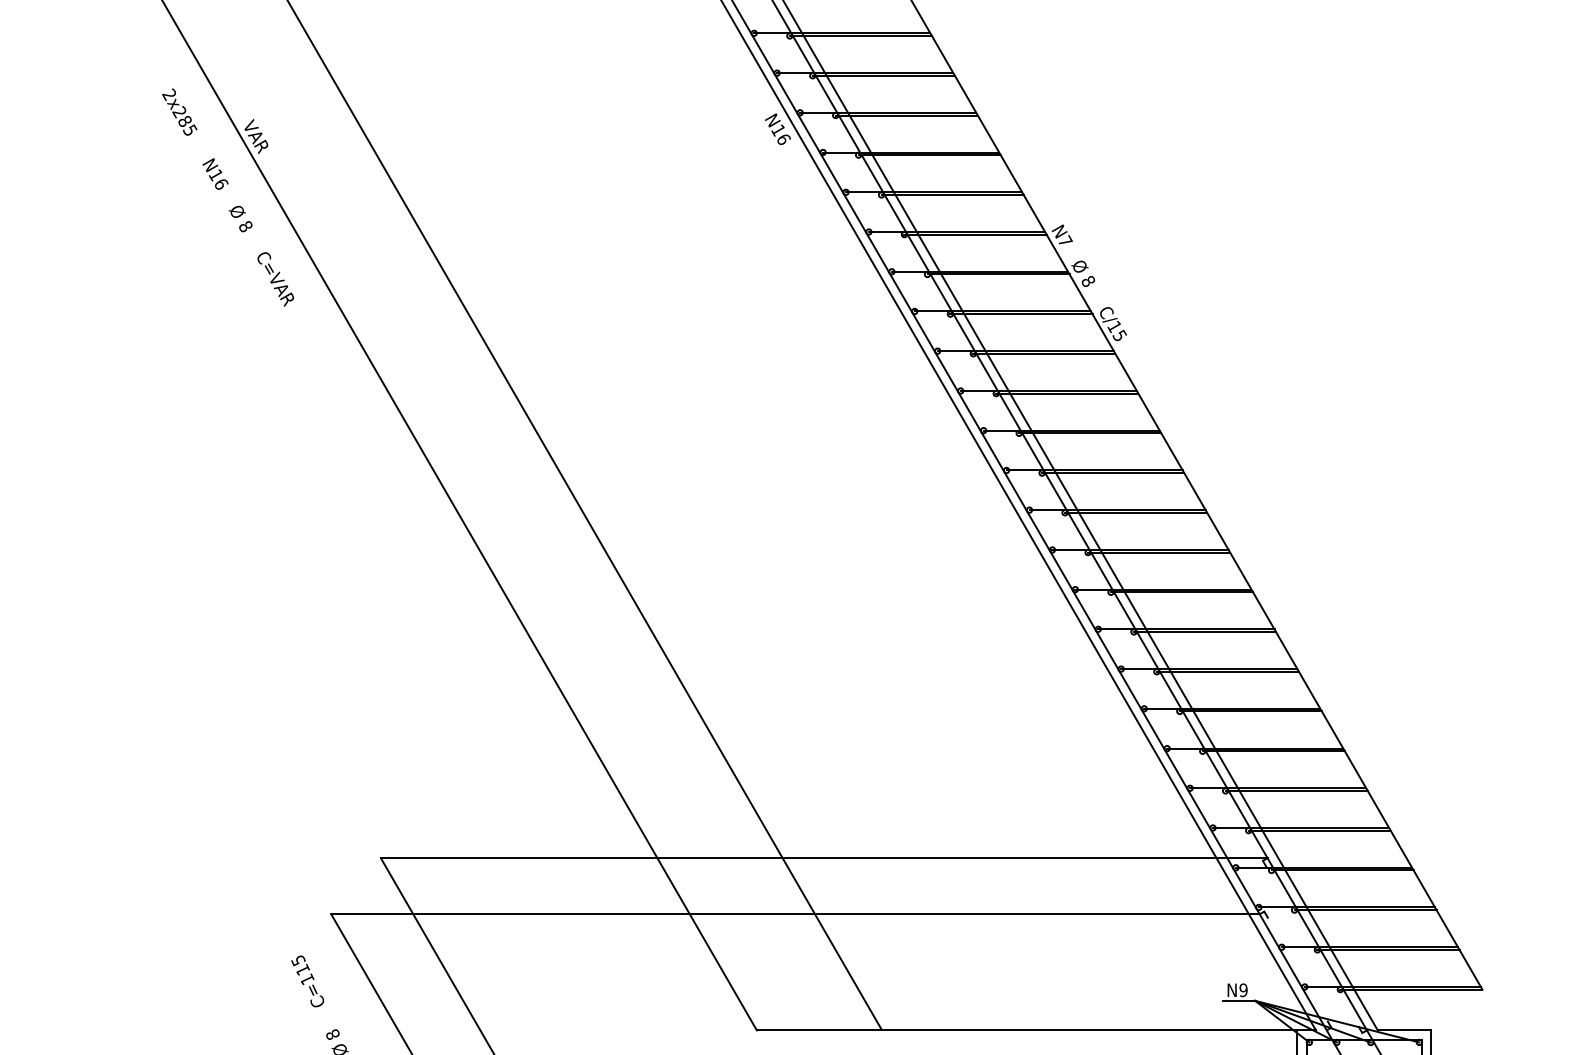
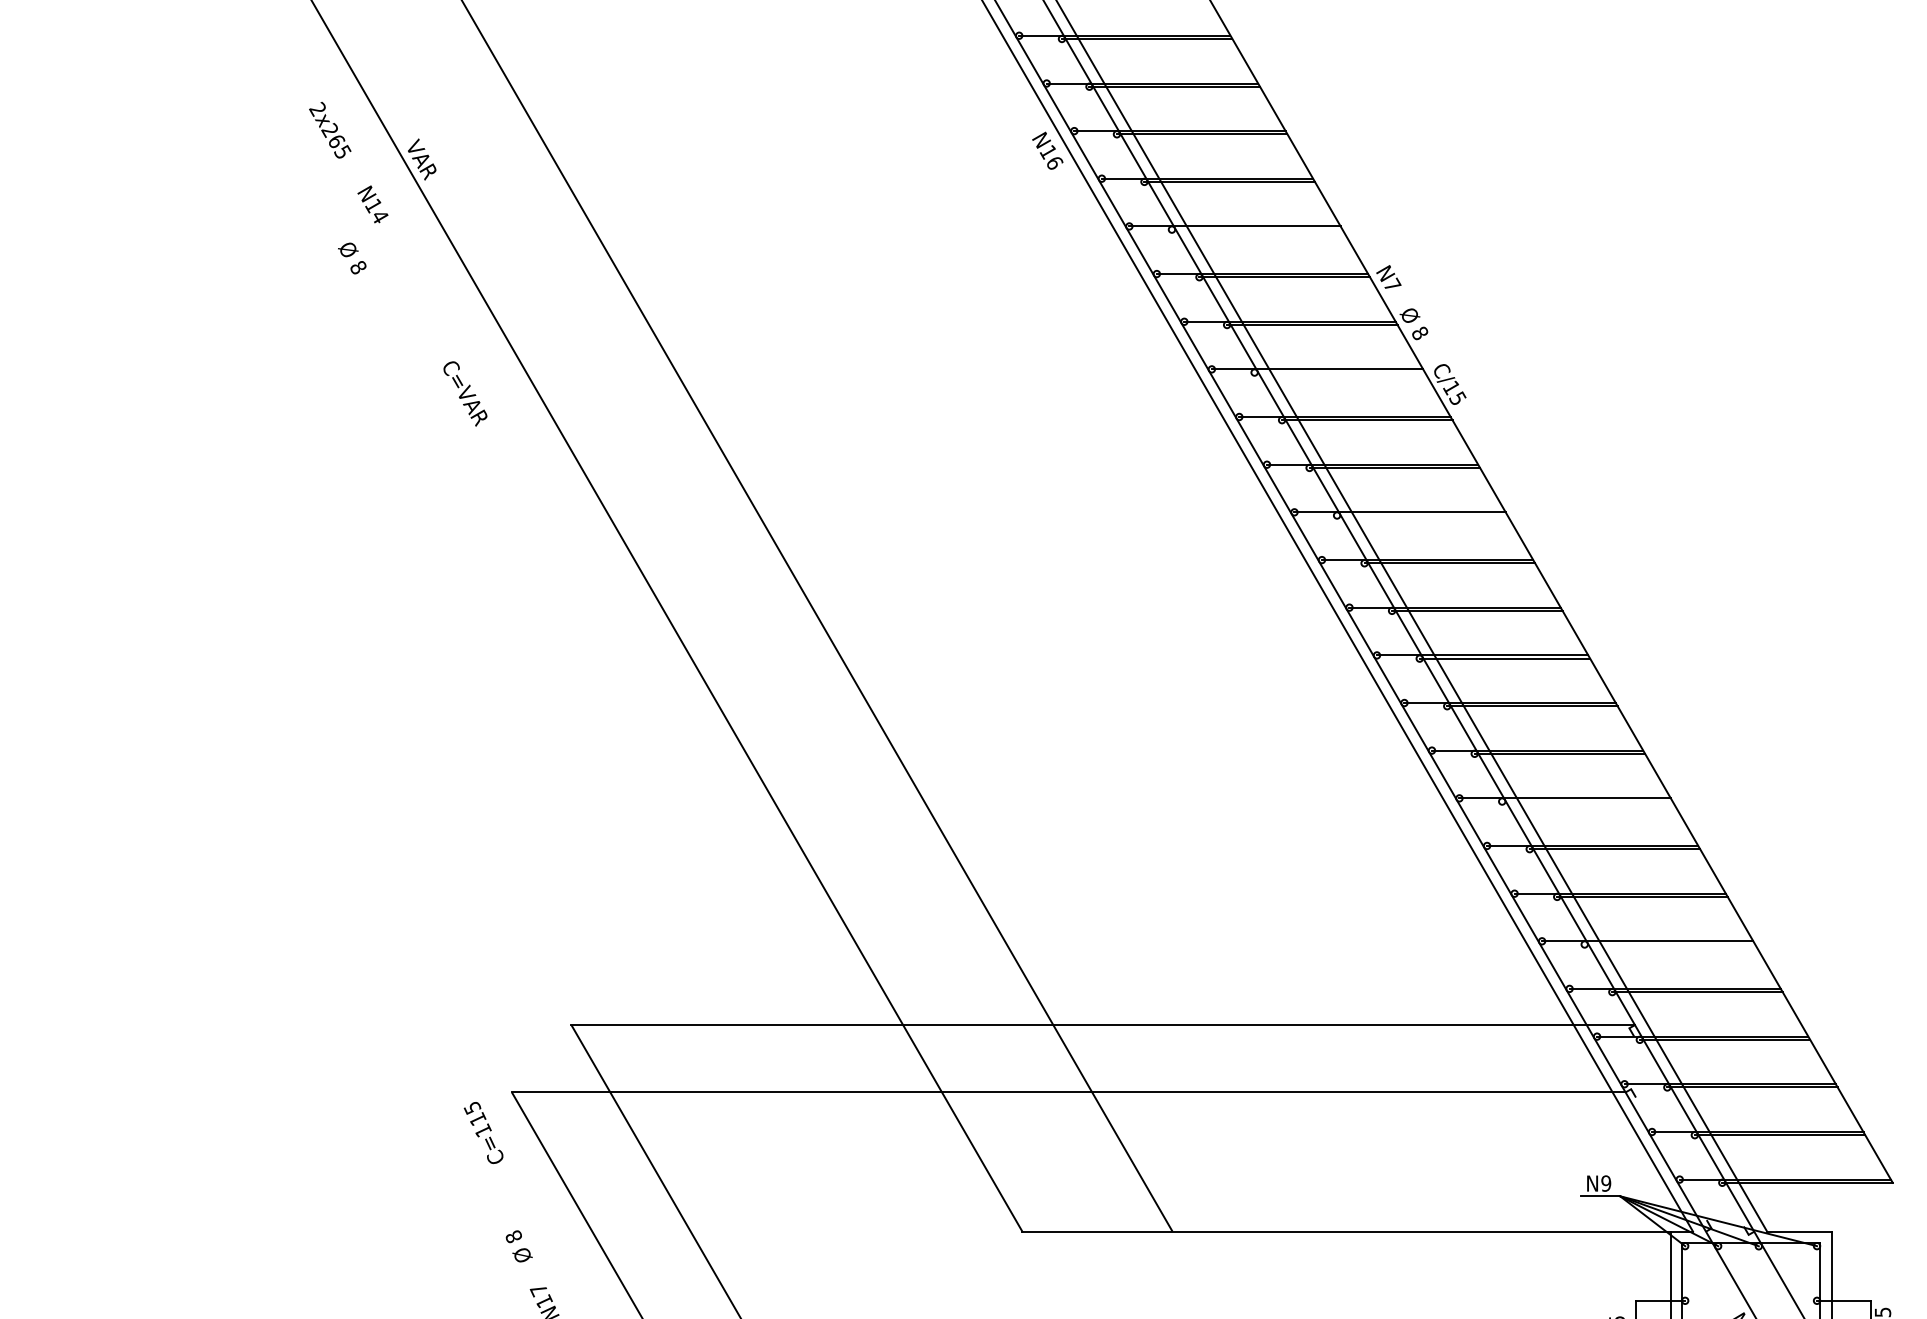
text: (184, 121) -> (336, 141), 2x285 -> 2x265
text: (221, 184) -> (380, 217), N16 -> N14
line: (951, 194) -> (1256, 229), removed
text: (240, 219) -> (352, 258), moved
text: (275, 279) -> (465, 393), moved
line: (1021, 314) -> (1339, 372), removed
line: (1090, 433) -> (1422, 515), removed
line: (1227, 671) -> (1587, 801), removed
line: (1296, 790) -> (1669, 944), removed
text: (307, 981) -> (483, 1132), moved

